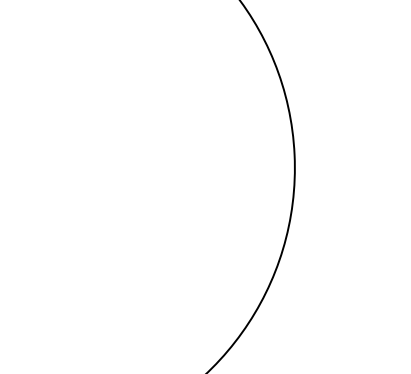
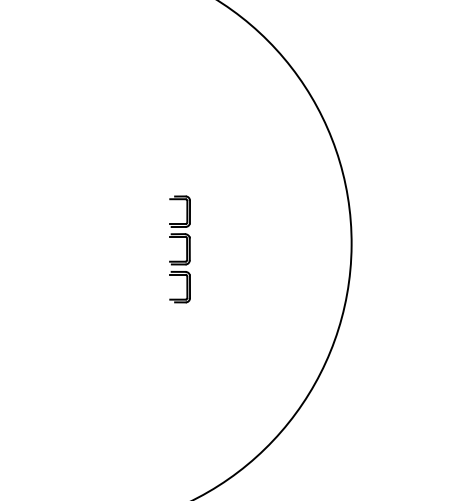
part: (132, 167) -> (186, 249), added

